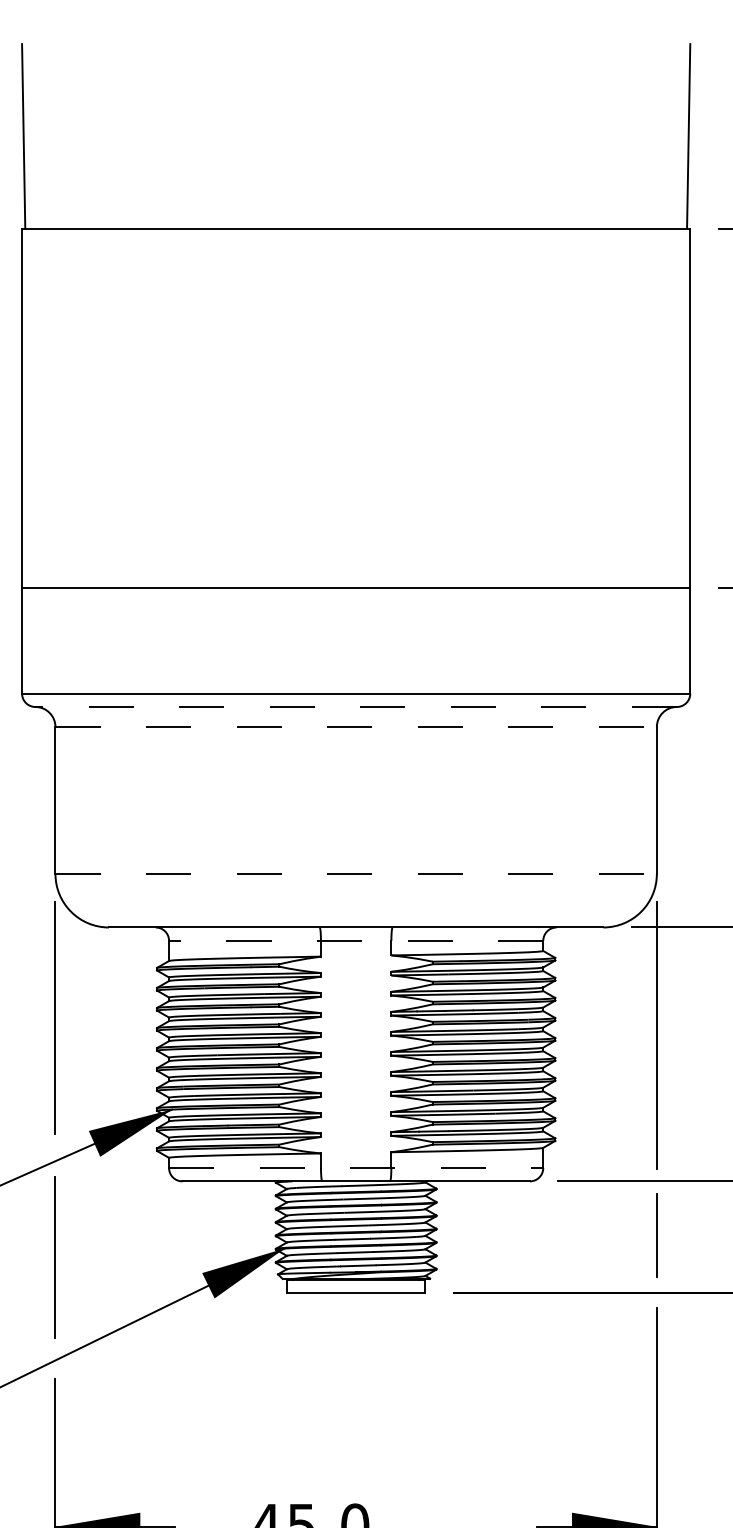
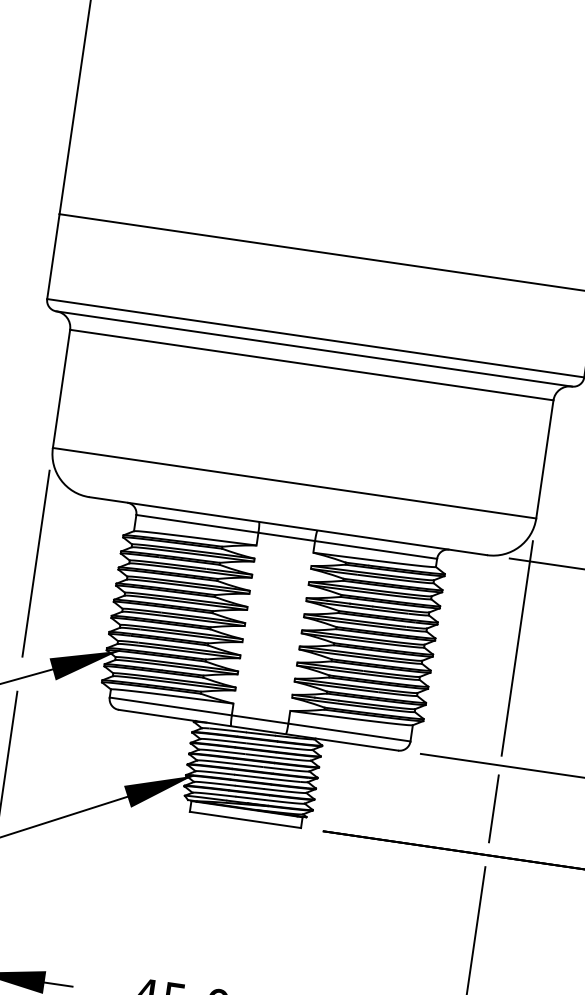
line: (356, 706) -> (314, 348), dashed -> solid
line: (356, 727) -> (312, 365), dashed -> solid
line: (356, 874) -> (294, 483), dashed -> solid
line: (355, 940) -> (286, 536), dashed -> solid
line: (356, 1168) -> (260, 719), dashed -> solid

